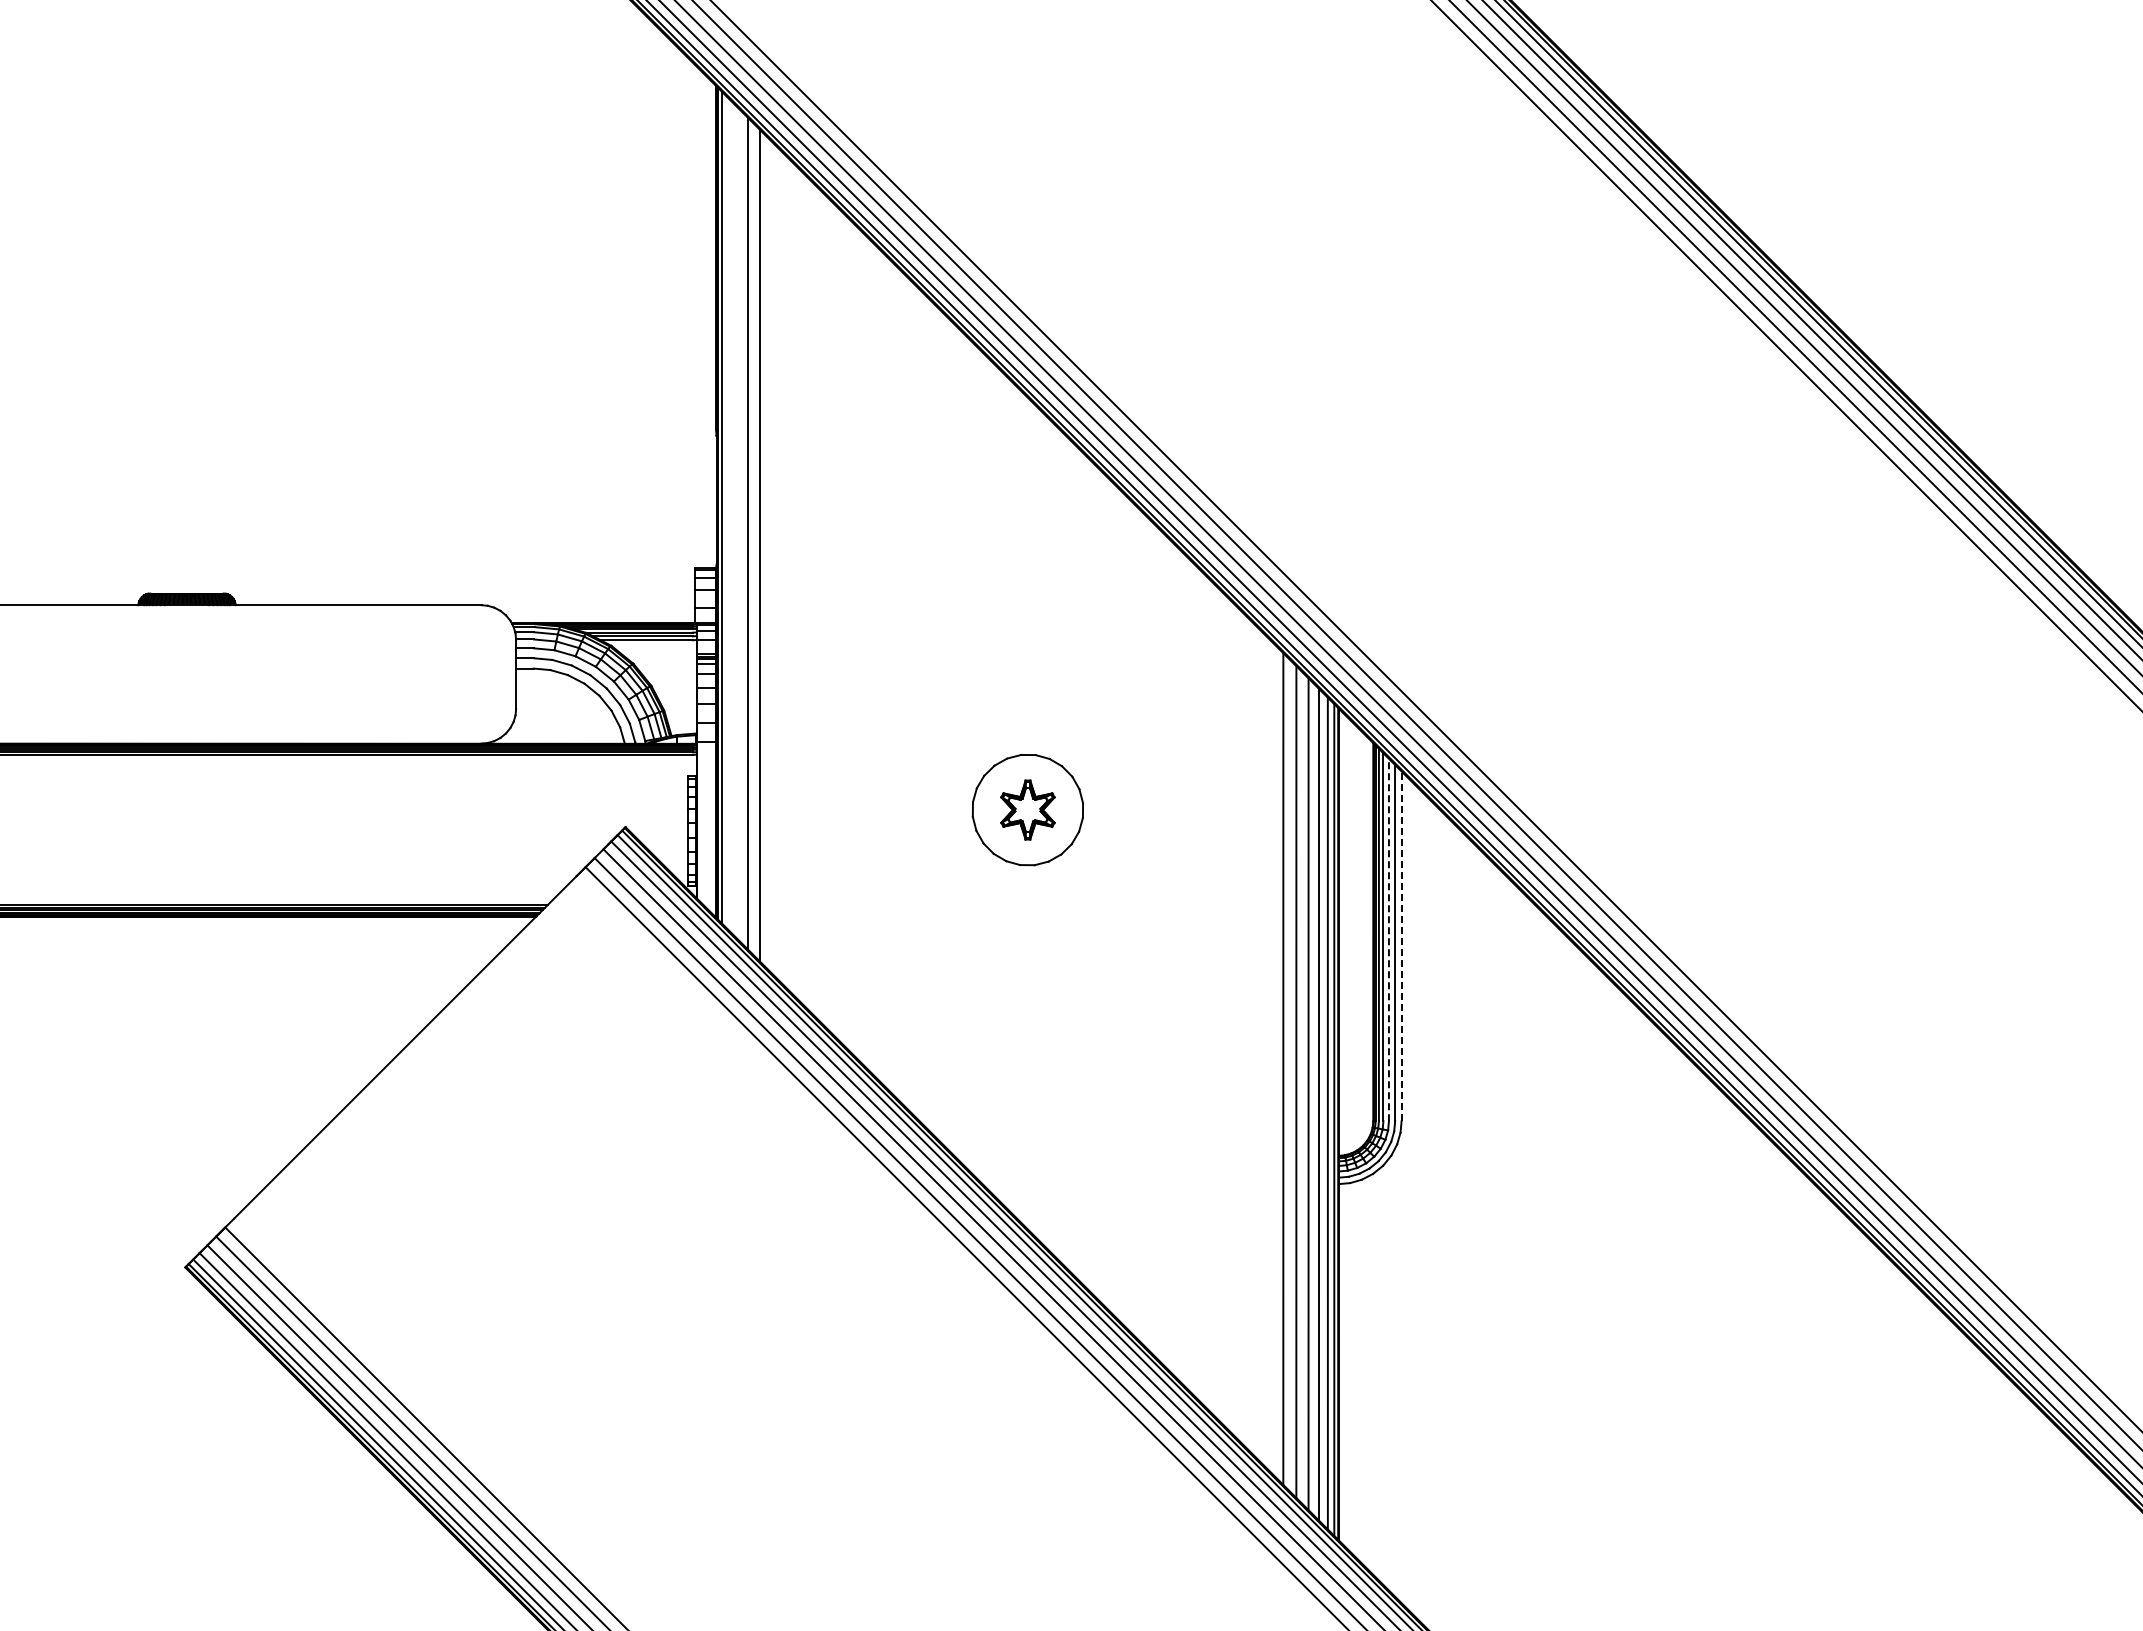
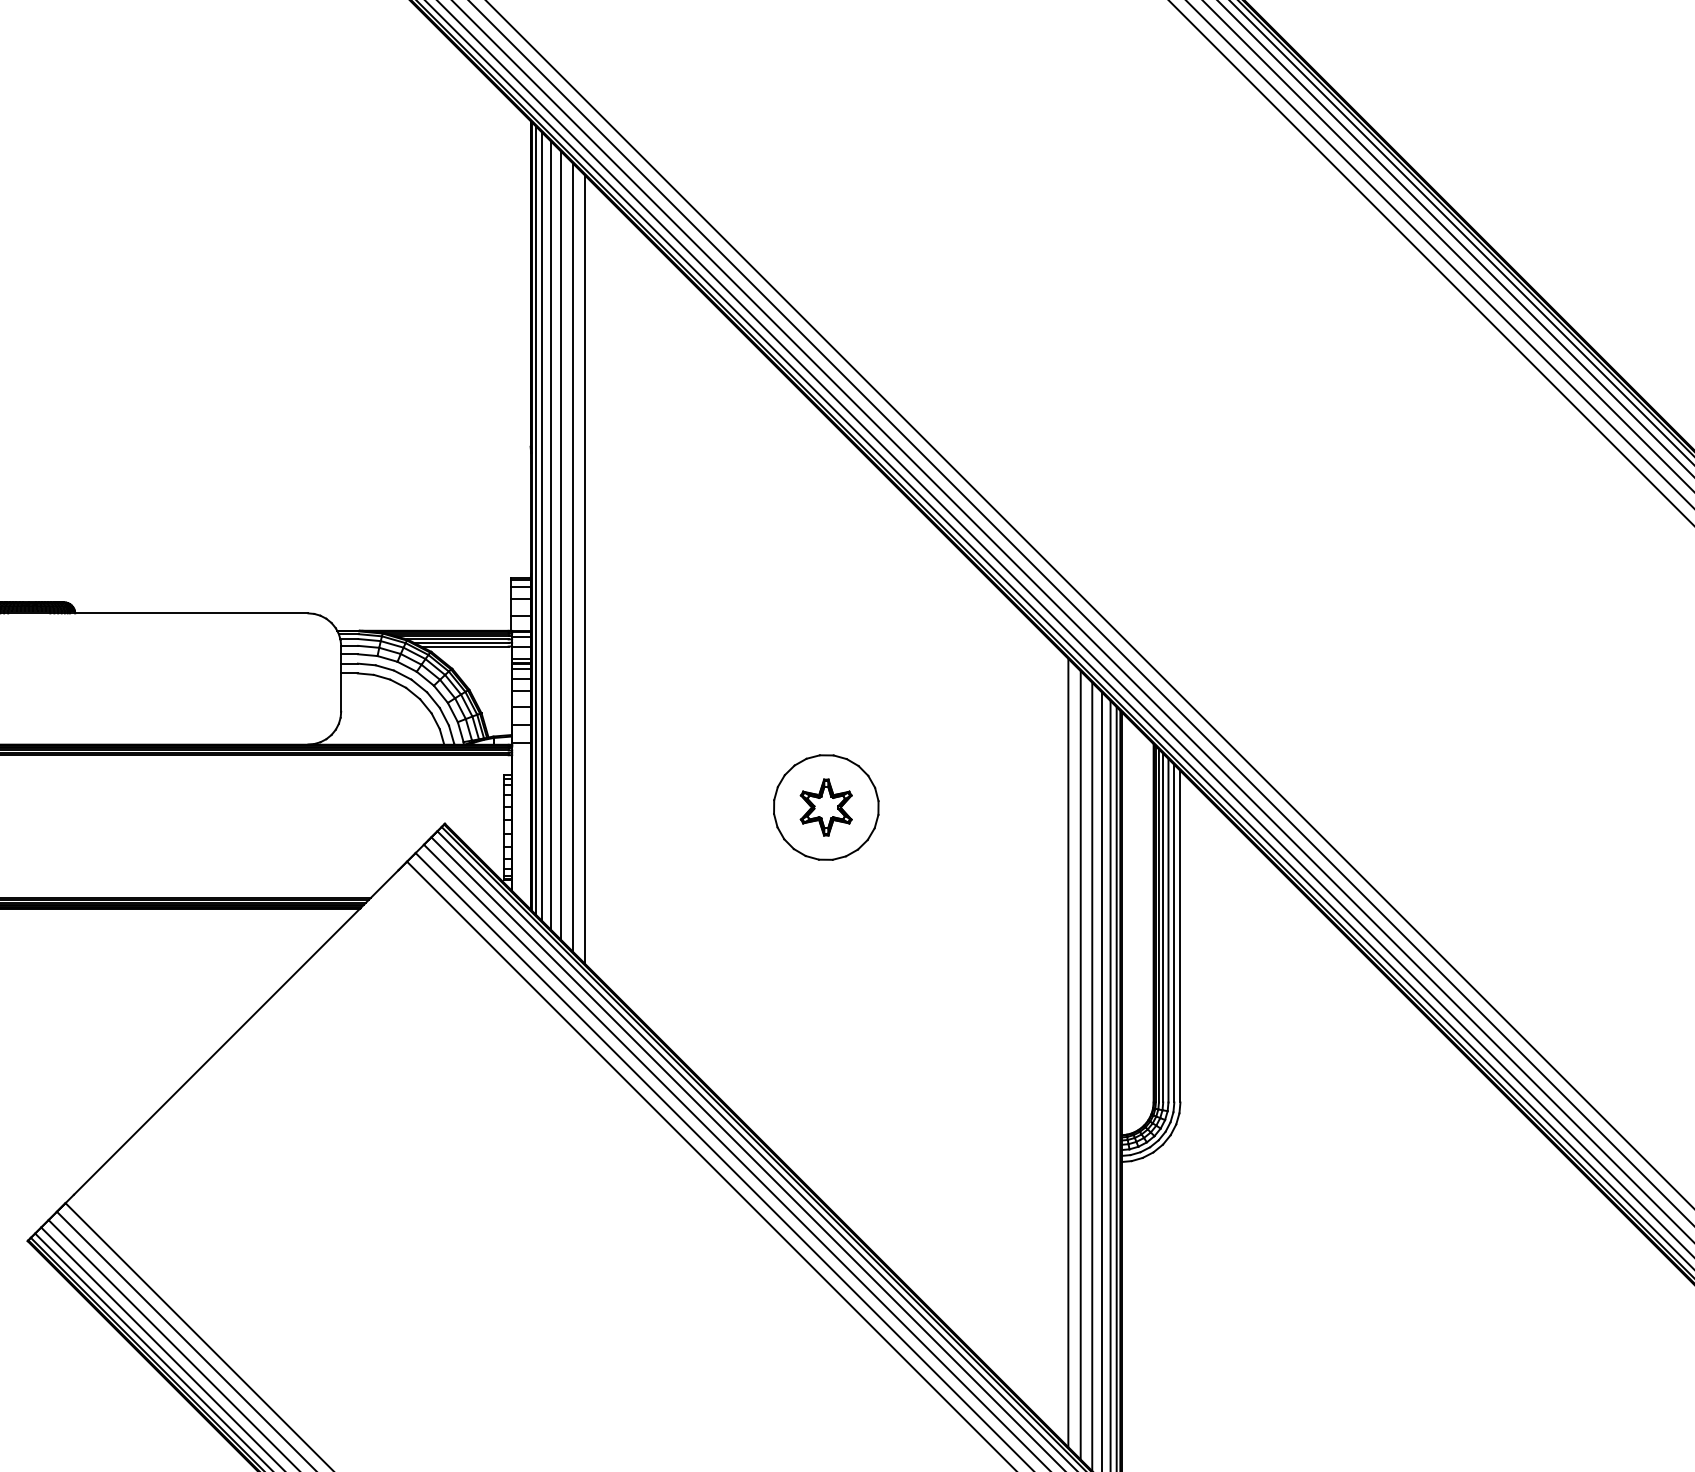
line: (728, 513) -> (542, 526), added
line: (736, 522) -> (550, 535), added
line: (773, 558) -> (585, 569), added
line: (1388, 939) -> (1168, 930), dashed -> solid
line: (1401, 946) -> (1180, 936), dashed -> solid

